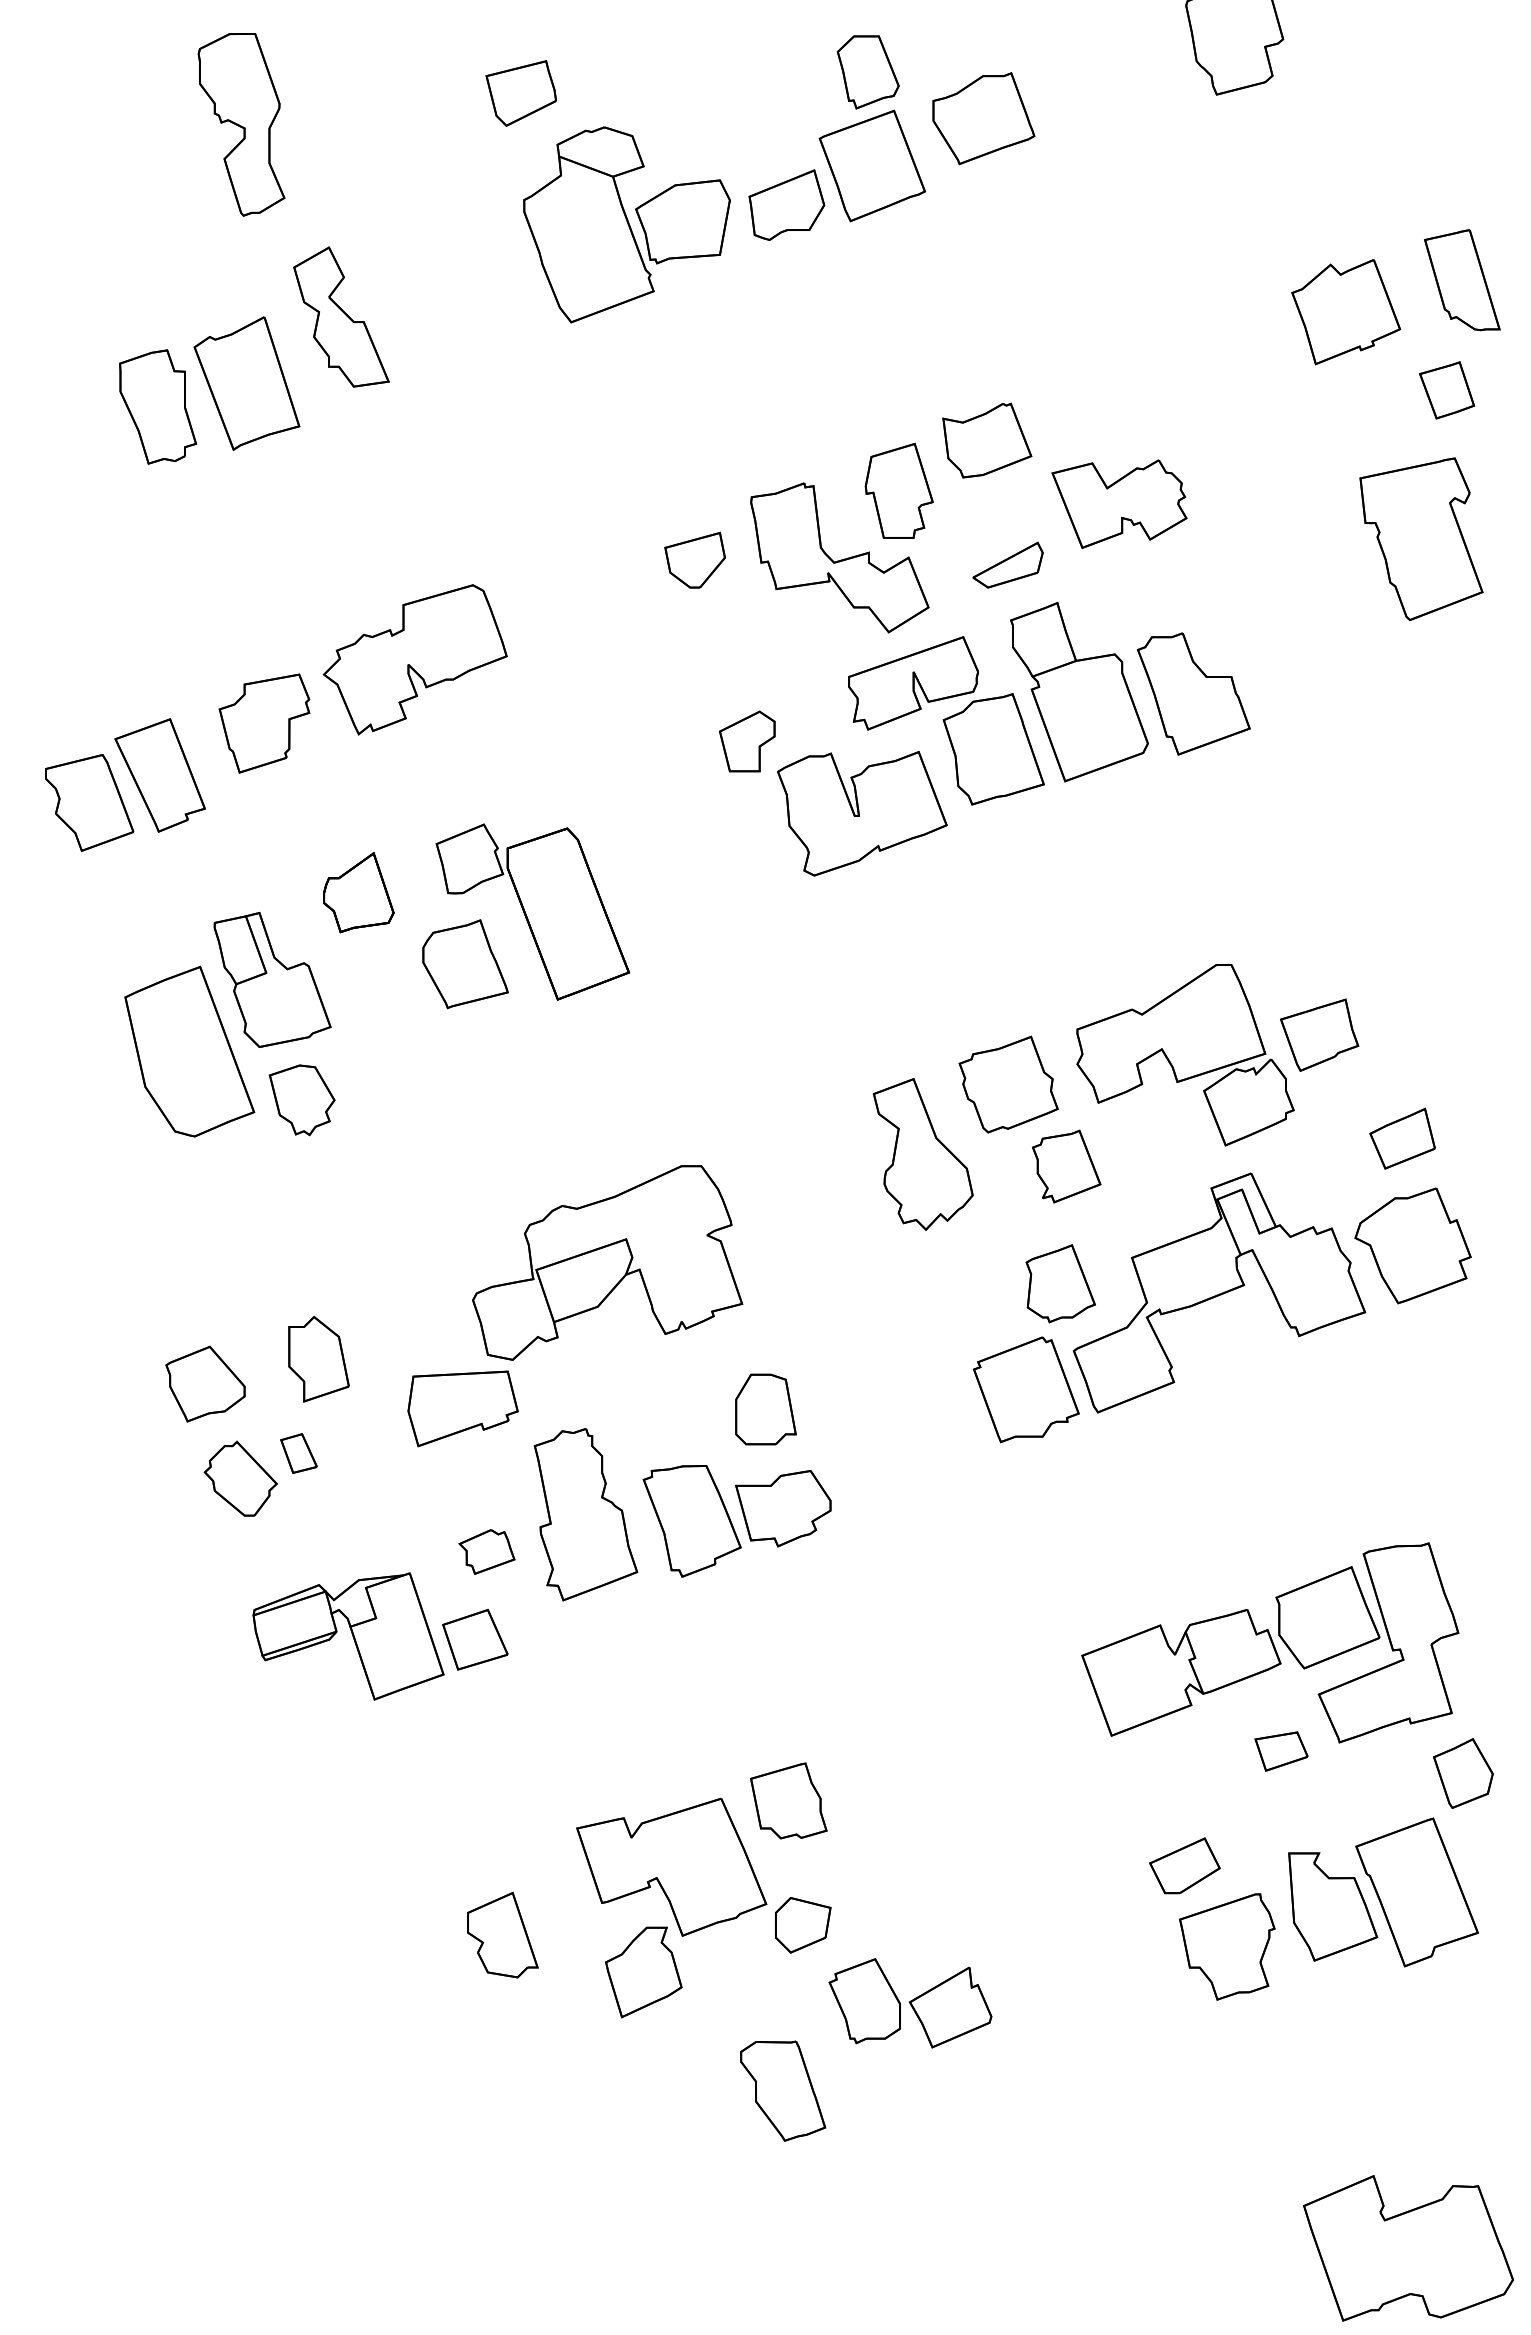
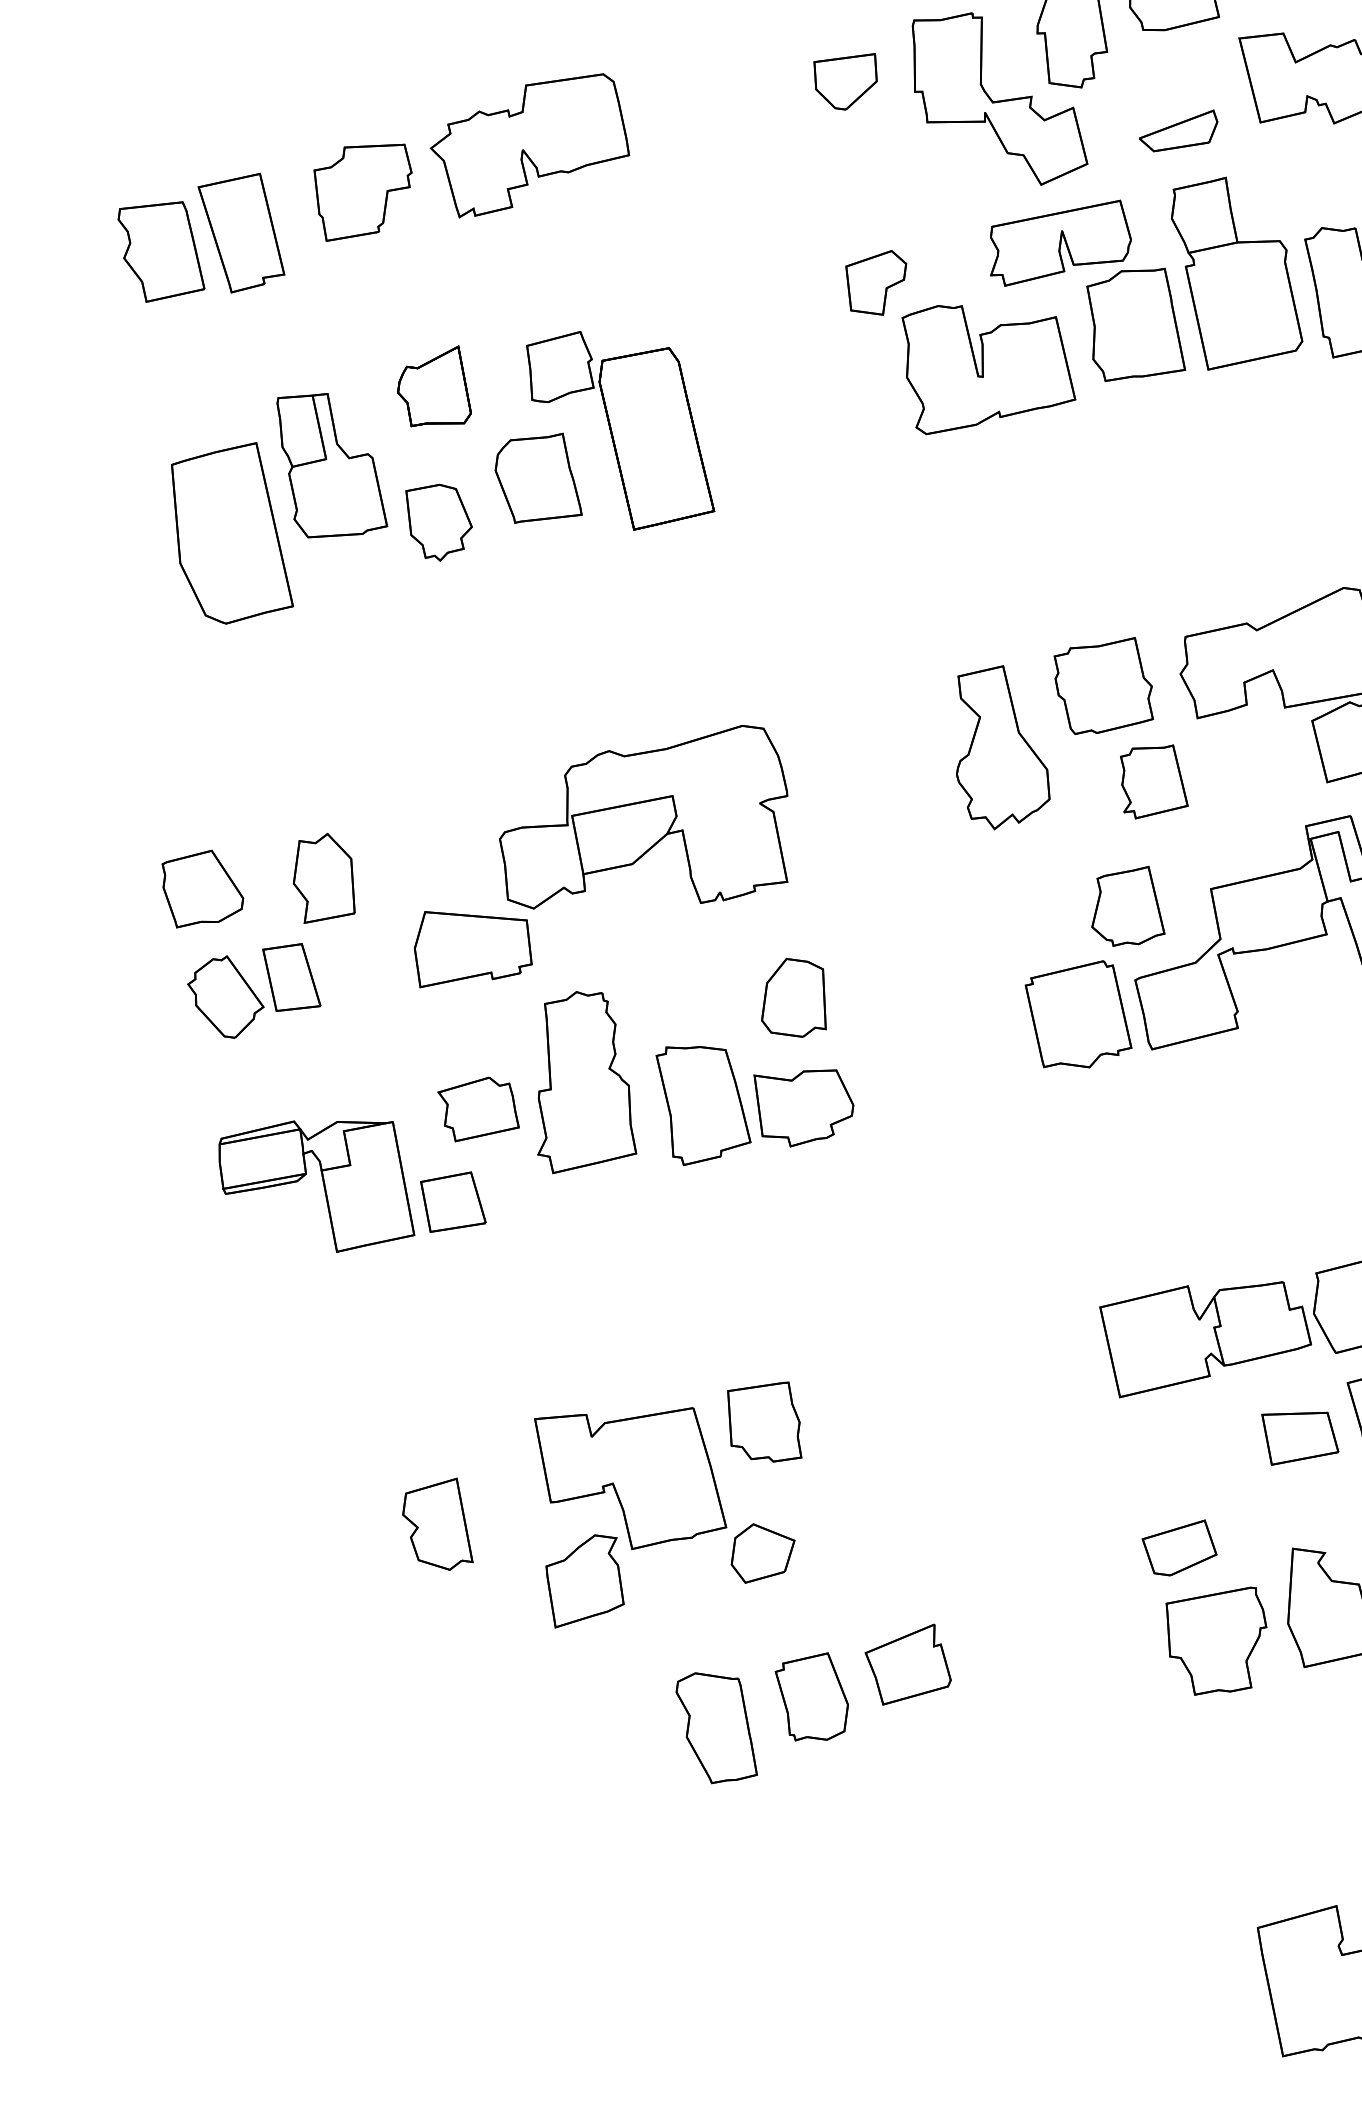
part: (302, 1100) -> (437, 522), moved
part: (298, 1453) -> (291, 977), size x1.67
part: (486, 1551) -> (478, 1109), size x1.43
part: (1281, 1751) -> (1299, 1438), size x1.43
part: (864, 2001) -> (810, 1697), moved

